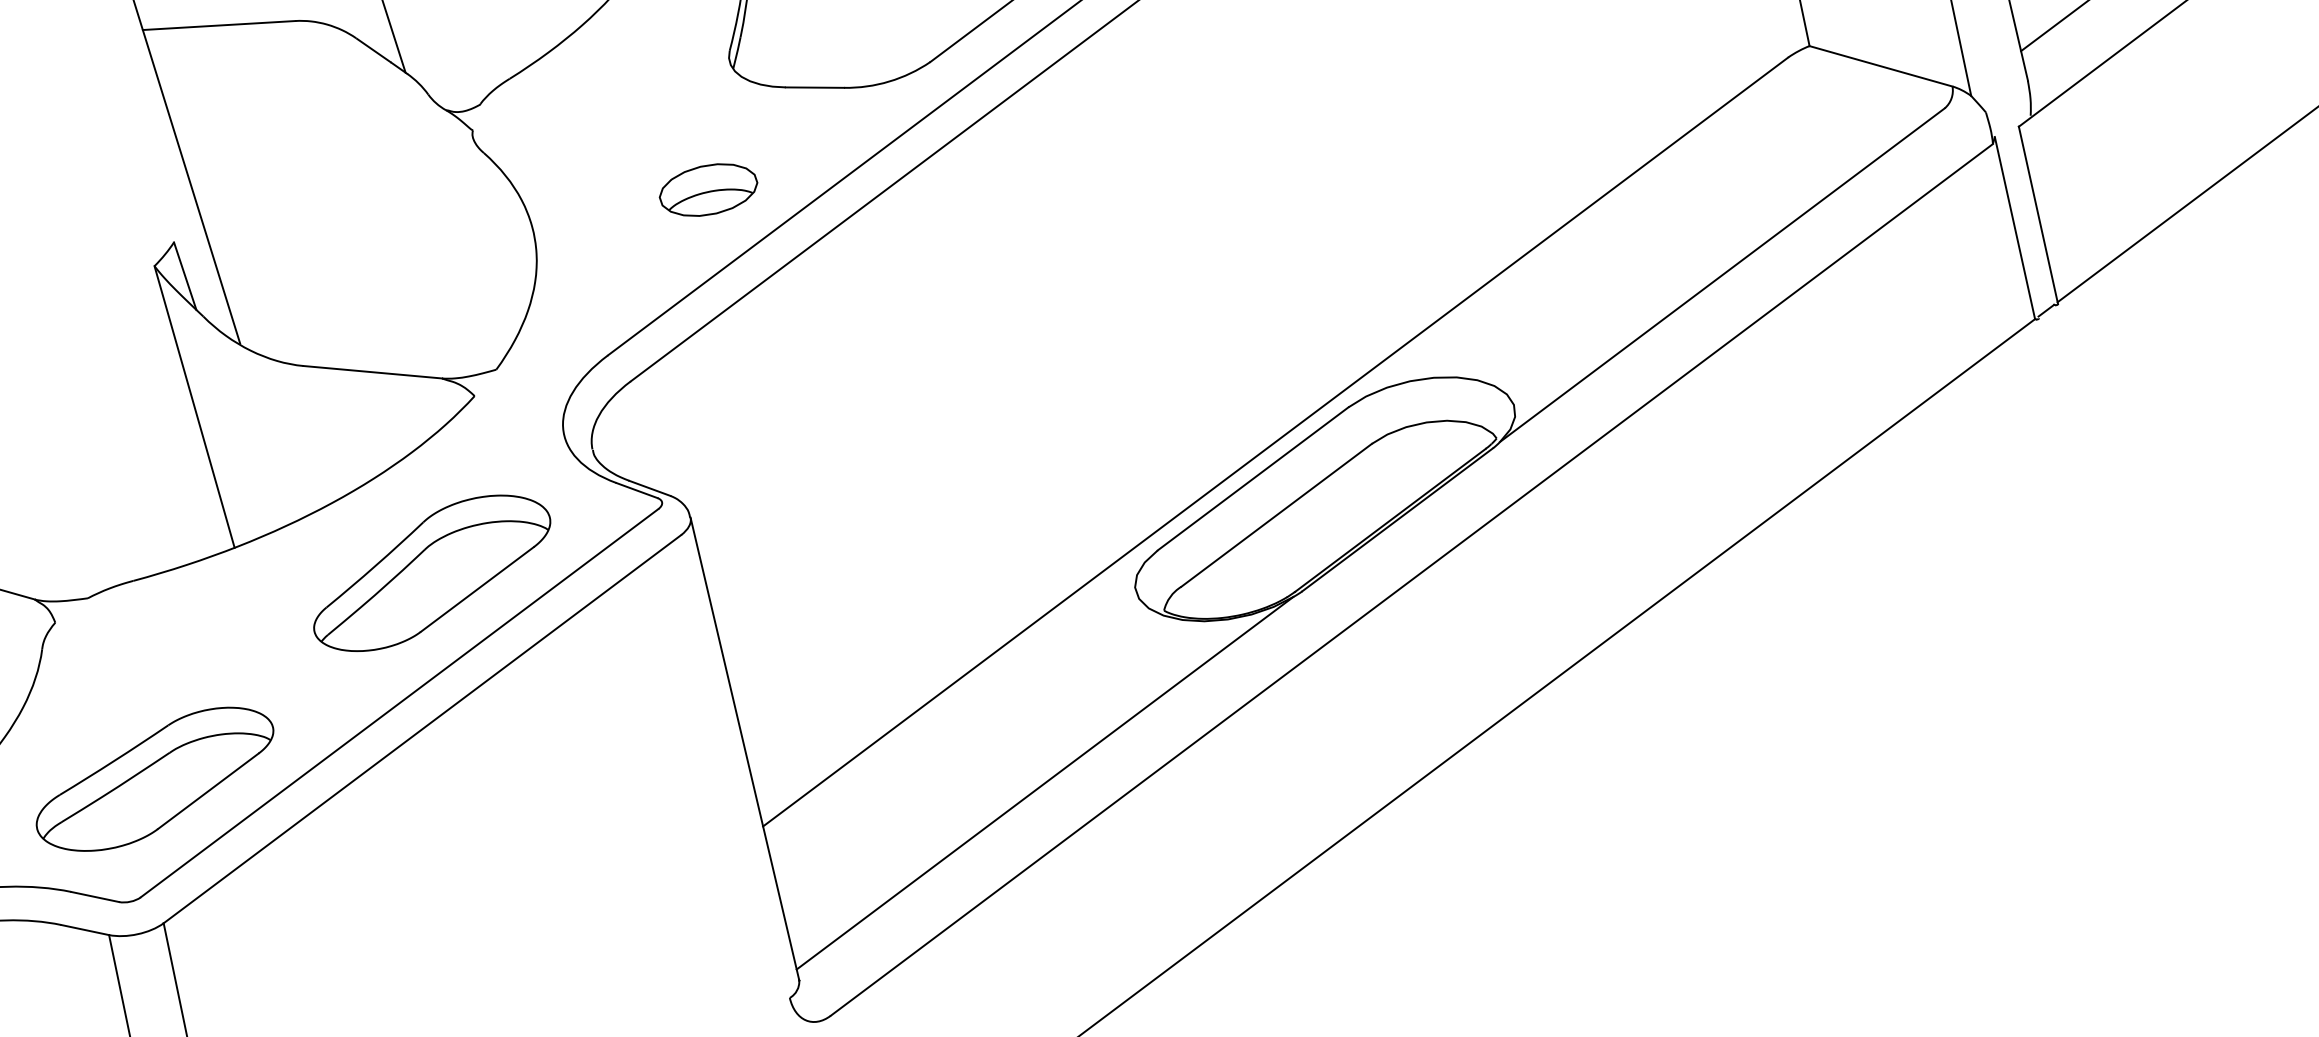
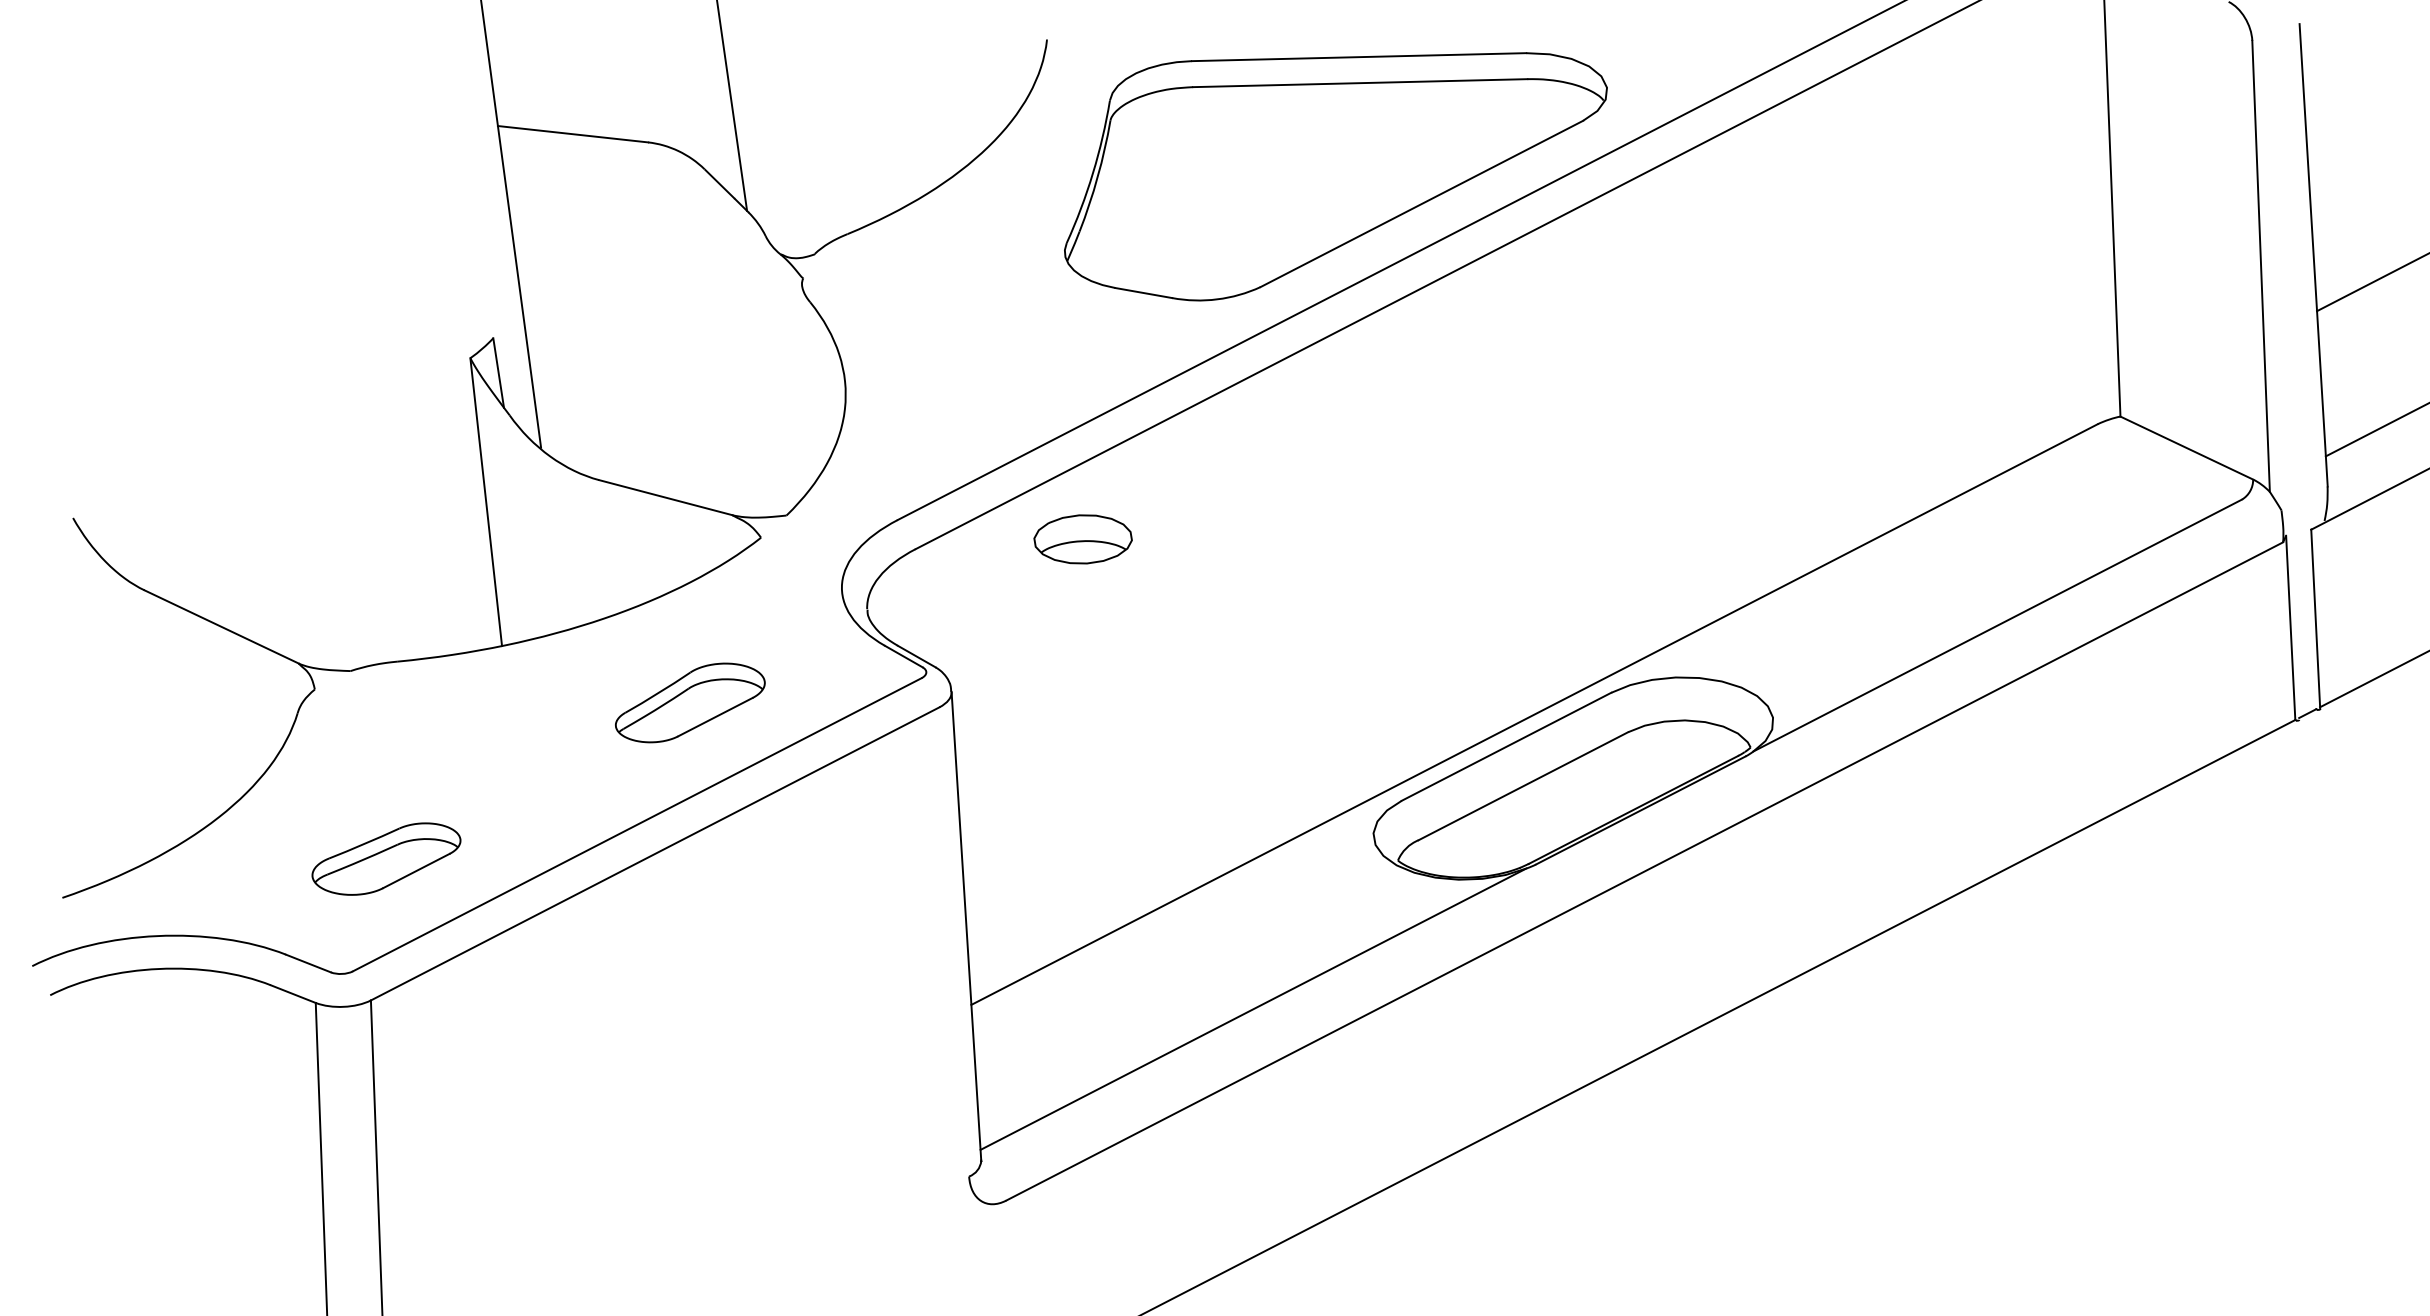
part: (707, 190) -> (1082, 539), moved
part: (432, 572) -> (690, 702), size x0.6
part: (155, 779) -> (386, 858), size x0.6

